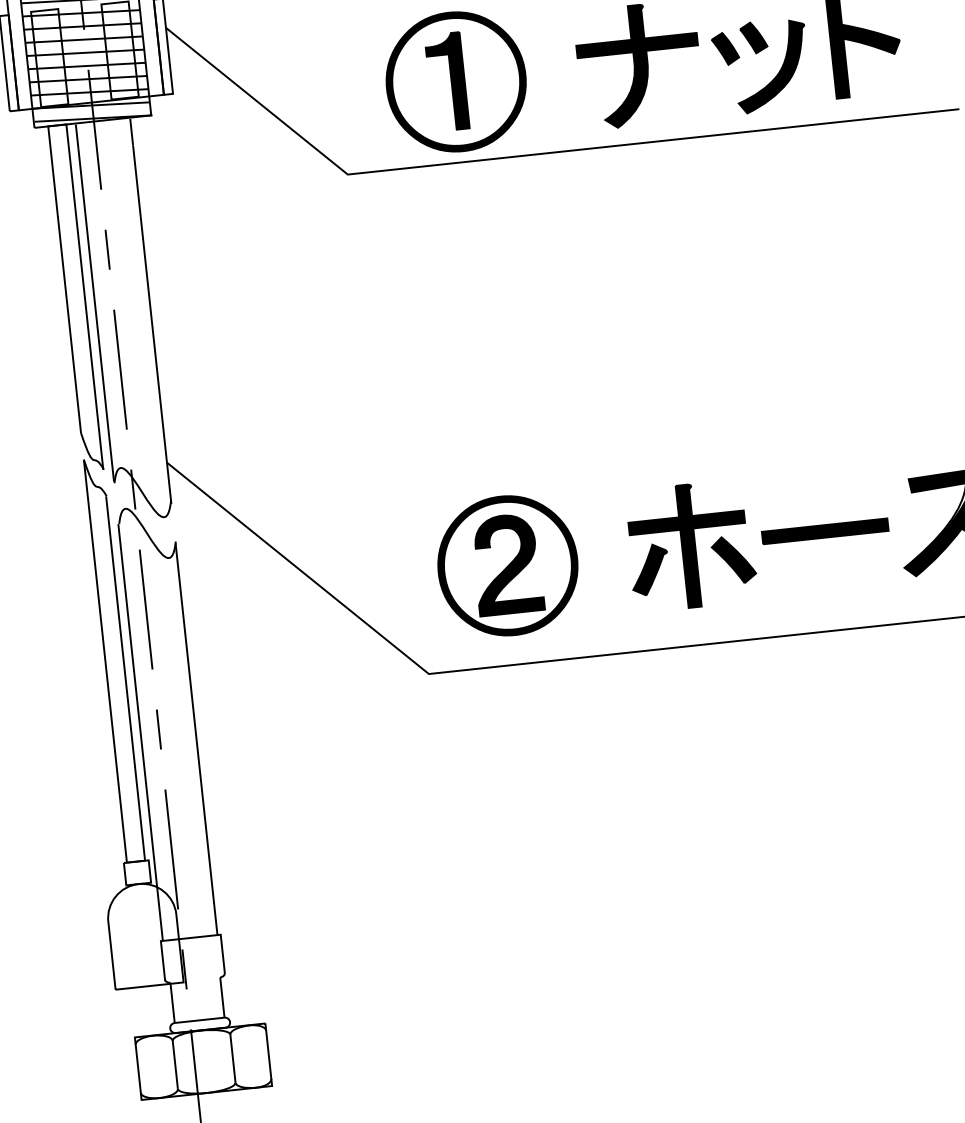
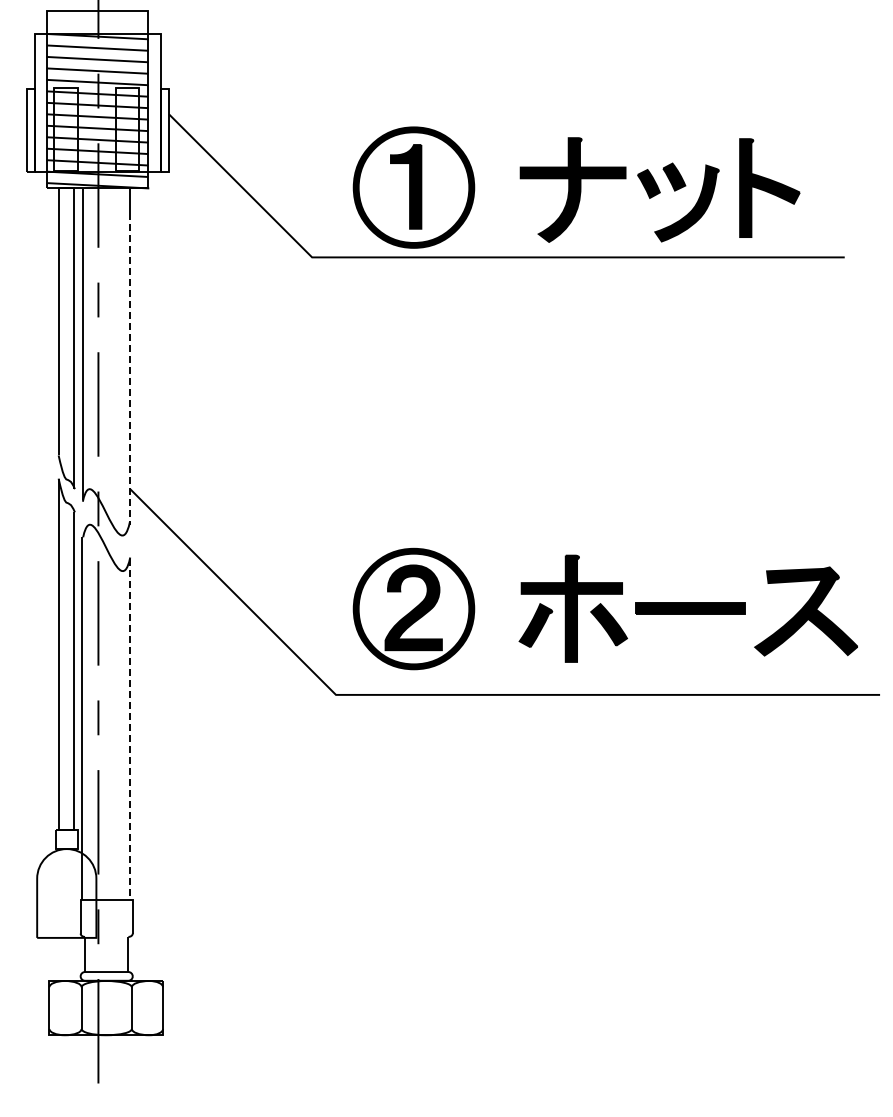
line: (151, 325) -> (129, 369), solid -> dashed
line: (196, 739) -> (129, 729), solid -> dashed

